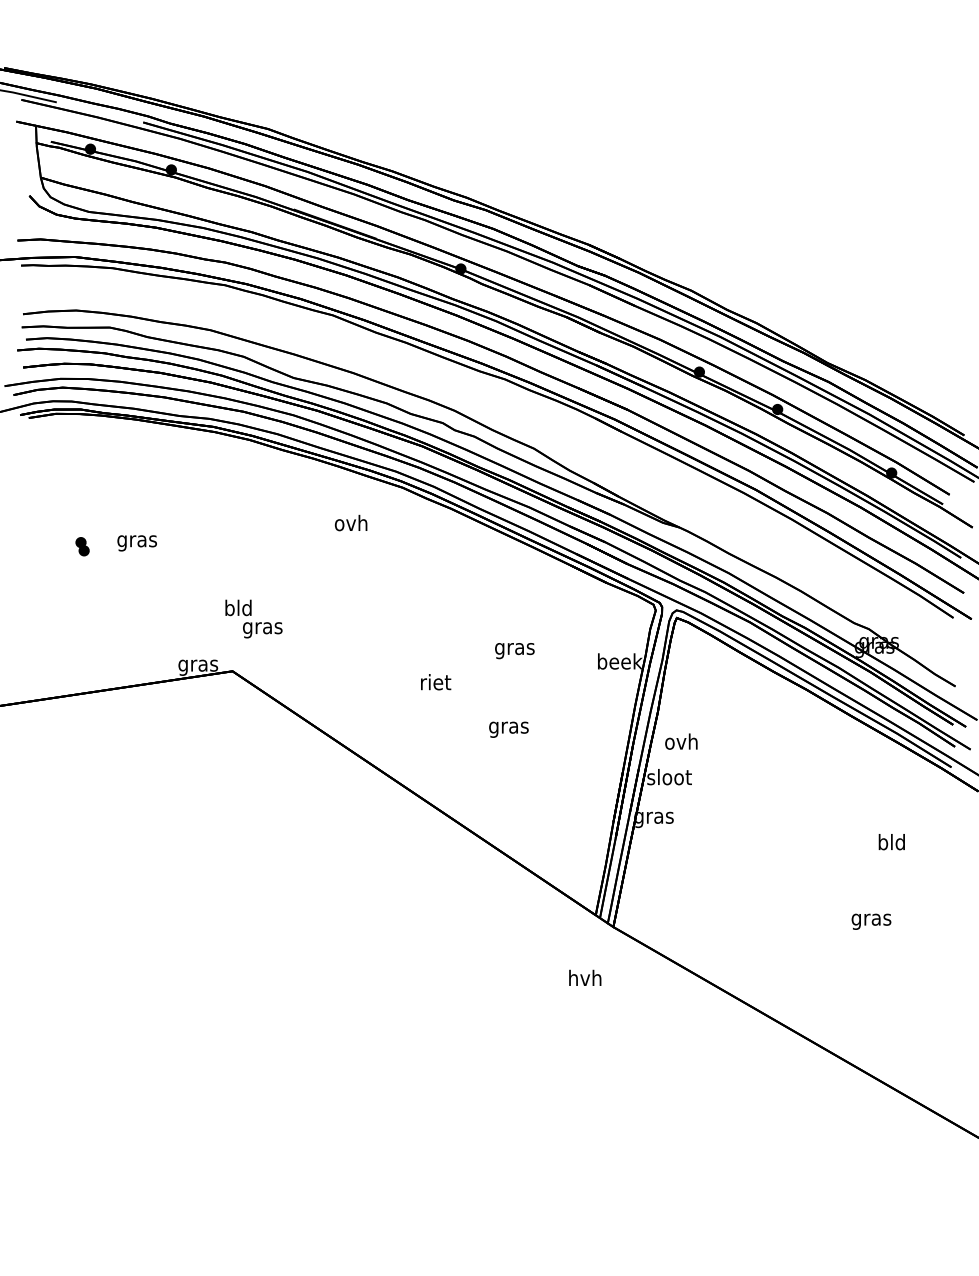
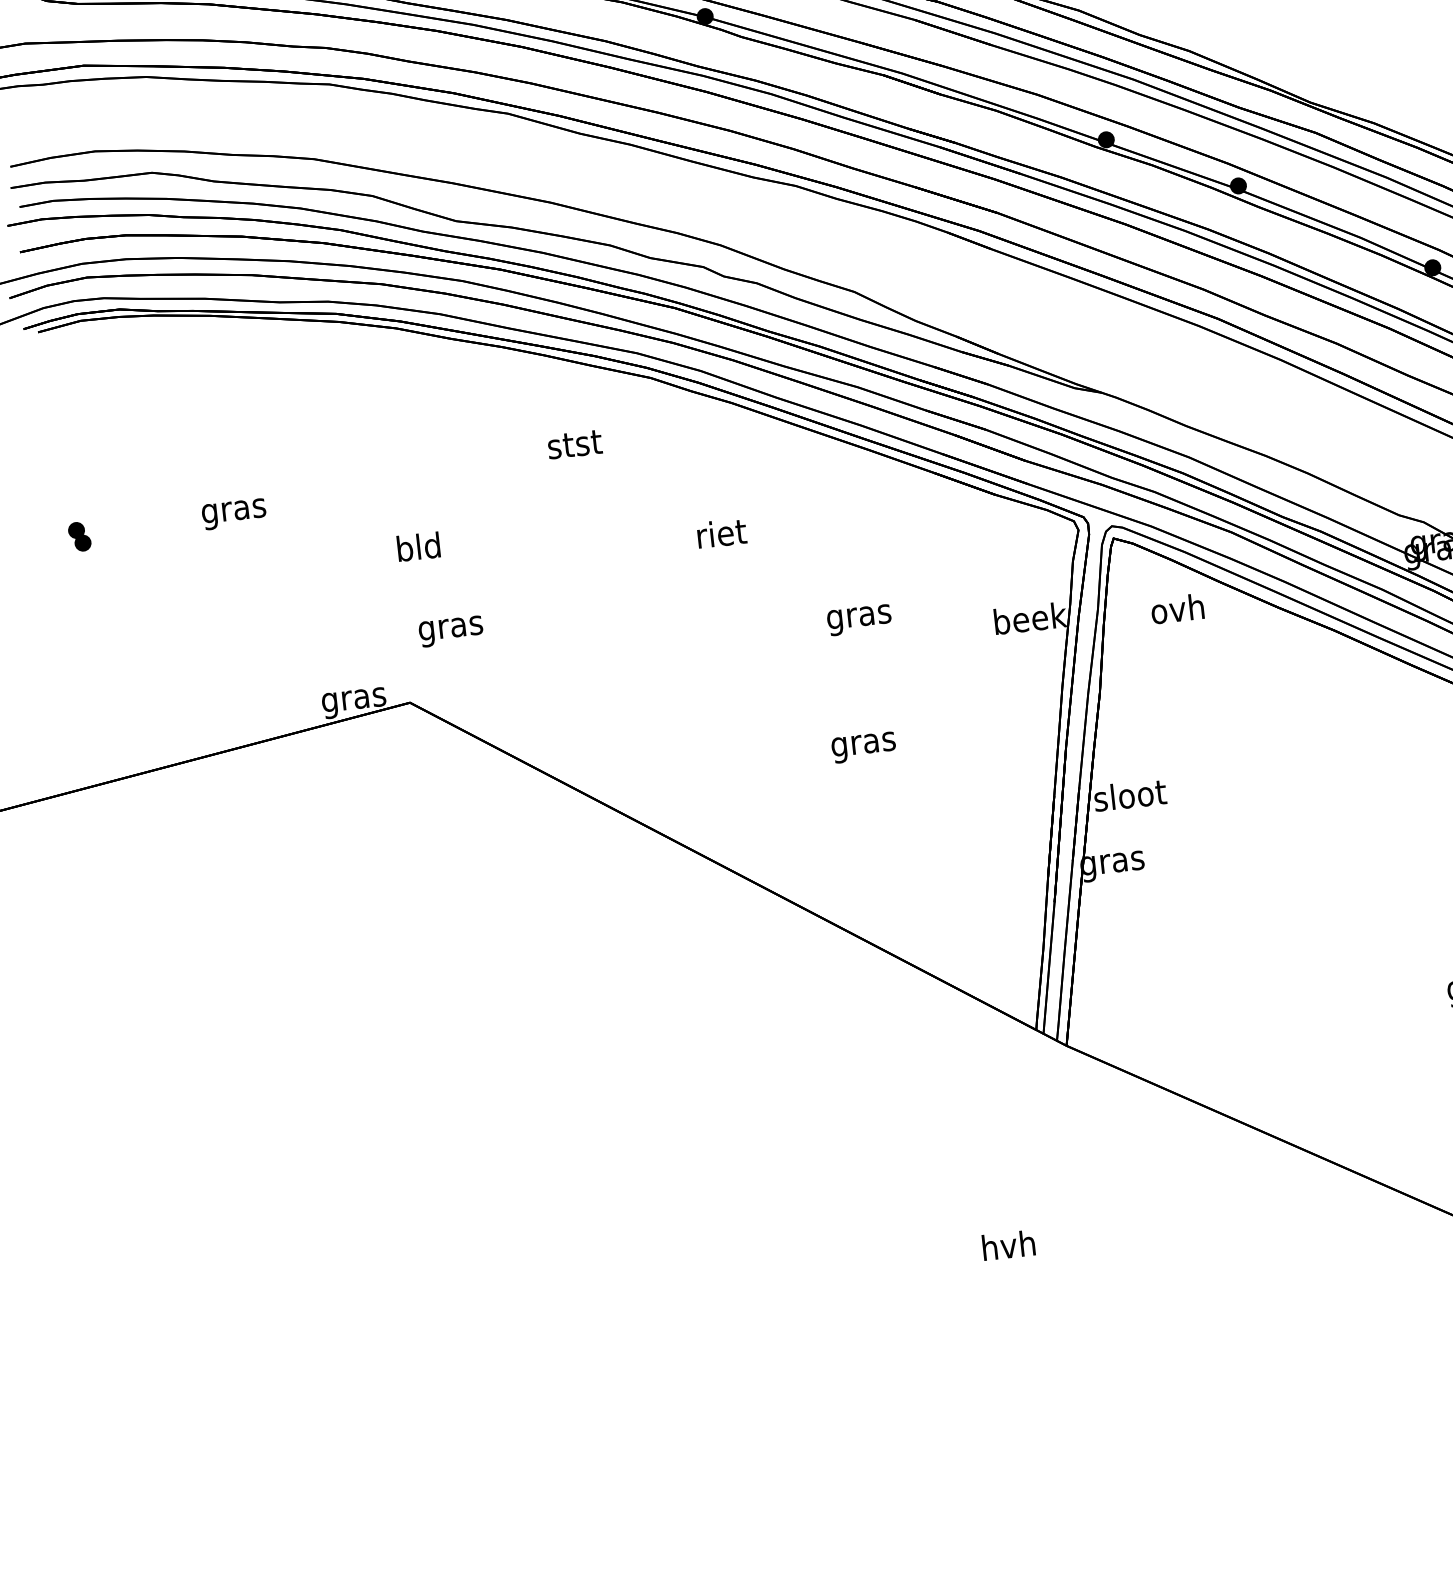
text: (351, 522) -> (574, 442), ovh -> stst
part: (82, 546) -> (79, 536), moved
text: (238, 607) -> (418, 546), moved
text: (436, 682) -> (722, 533), moved
text: (681, 741) -> (1177, 608), moved
text: (585, 977) -> (1009, 1244), moved

